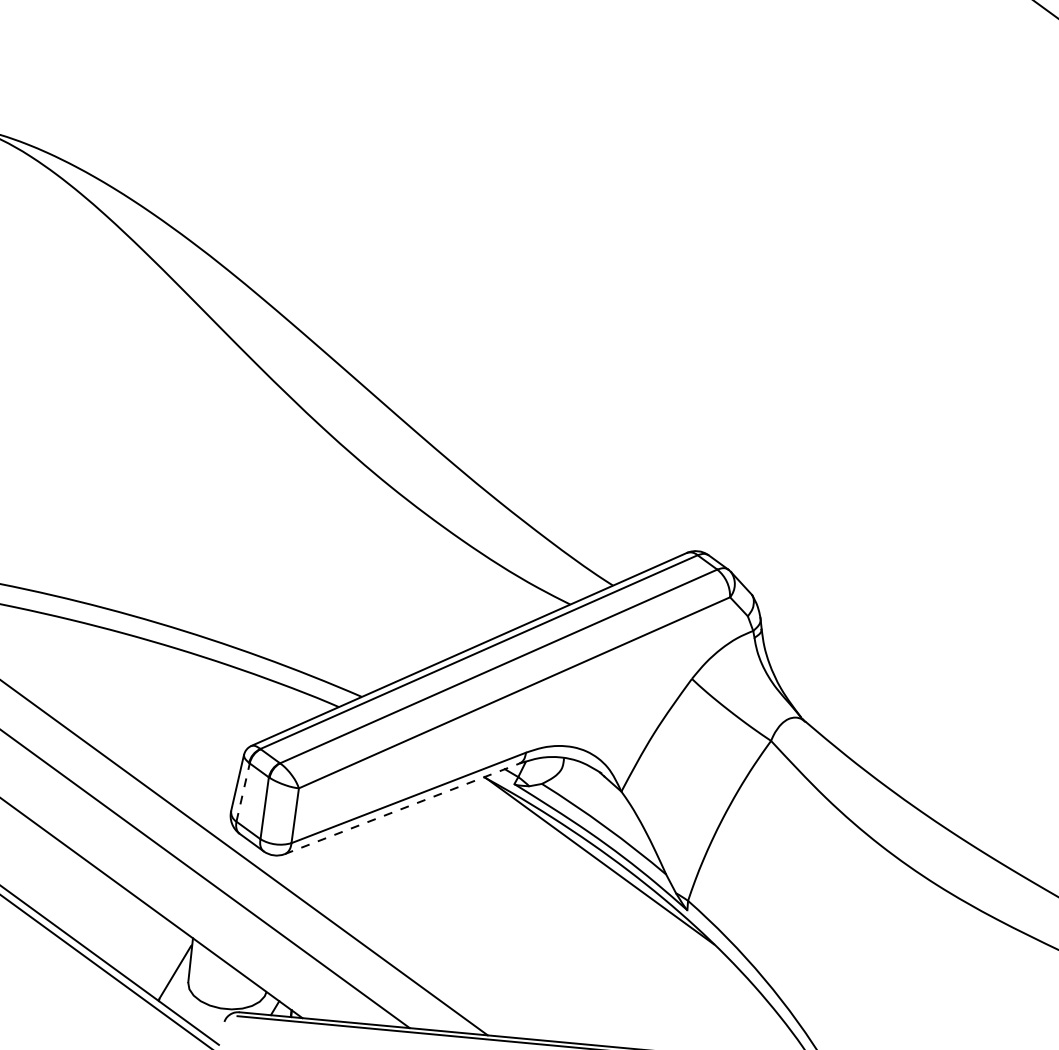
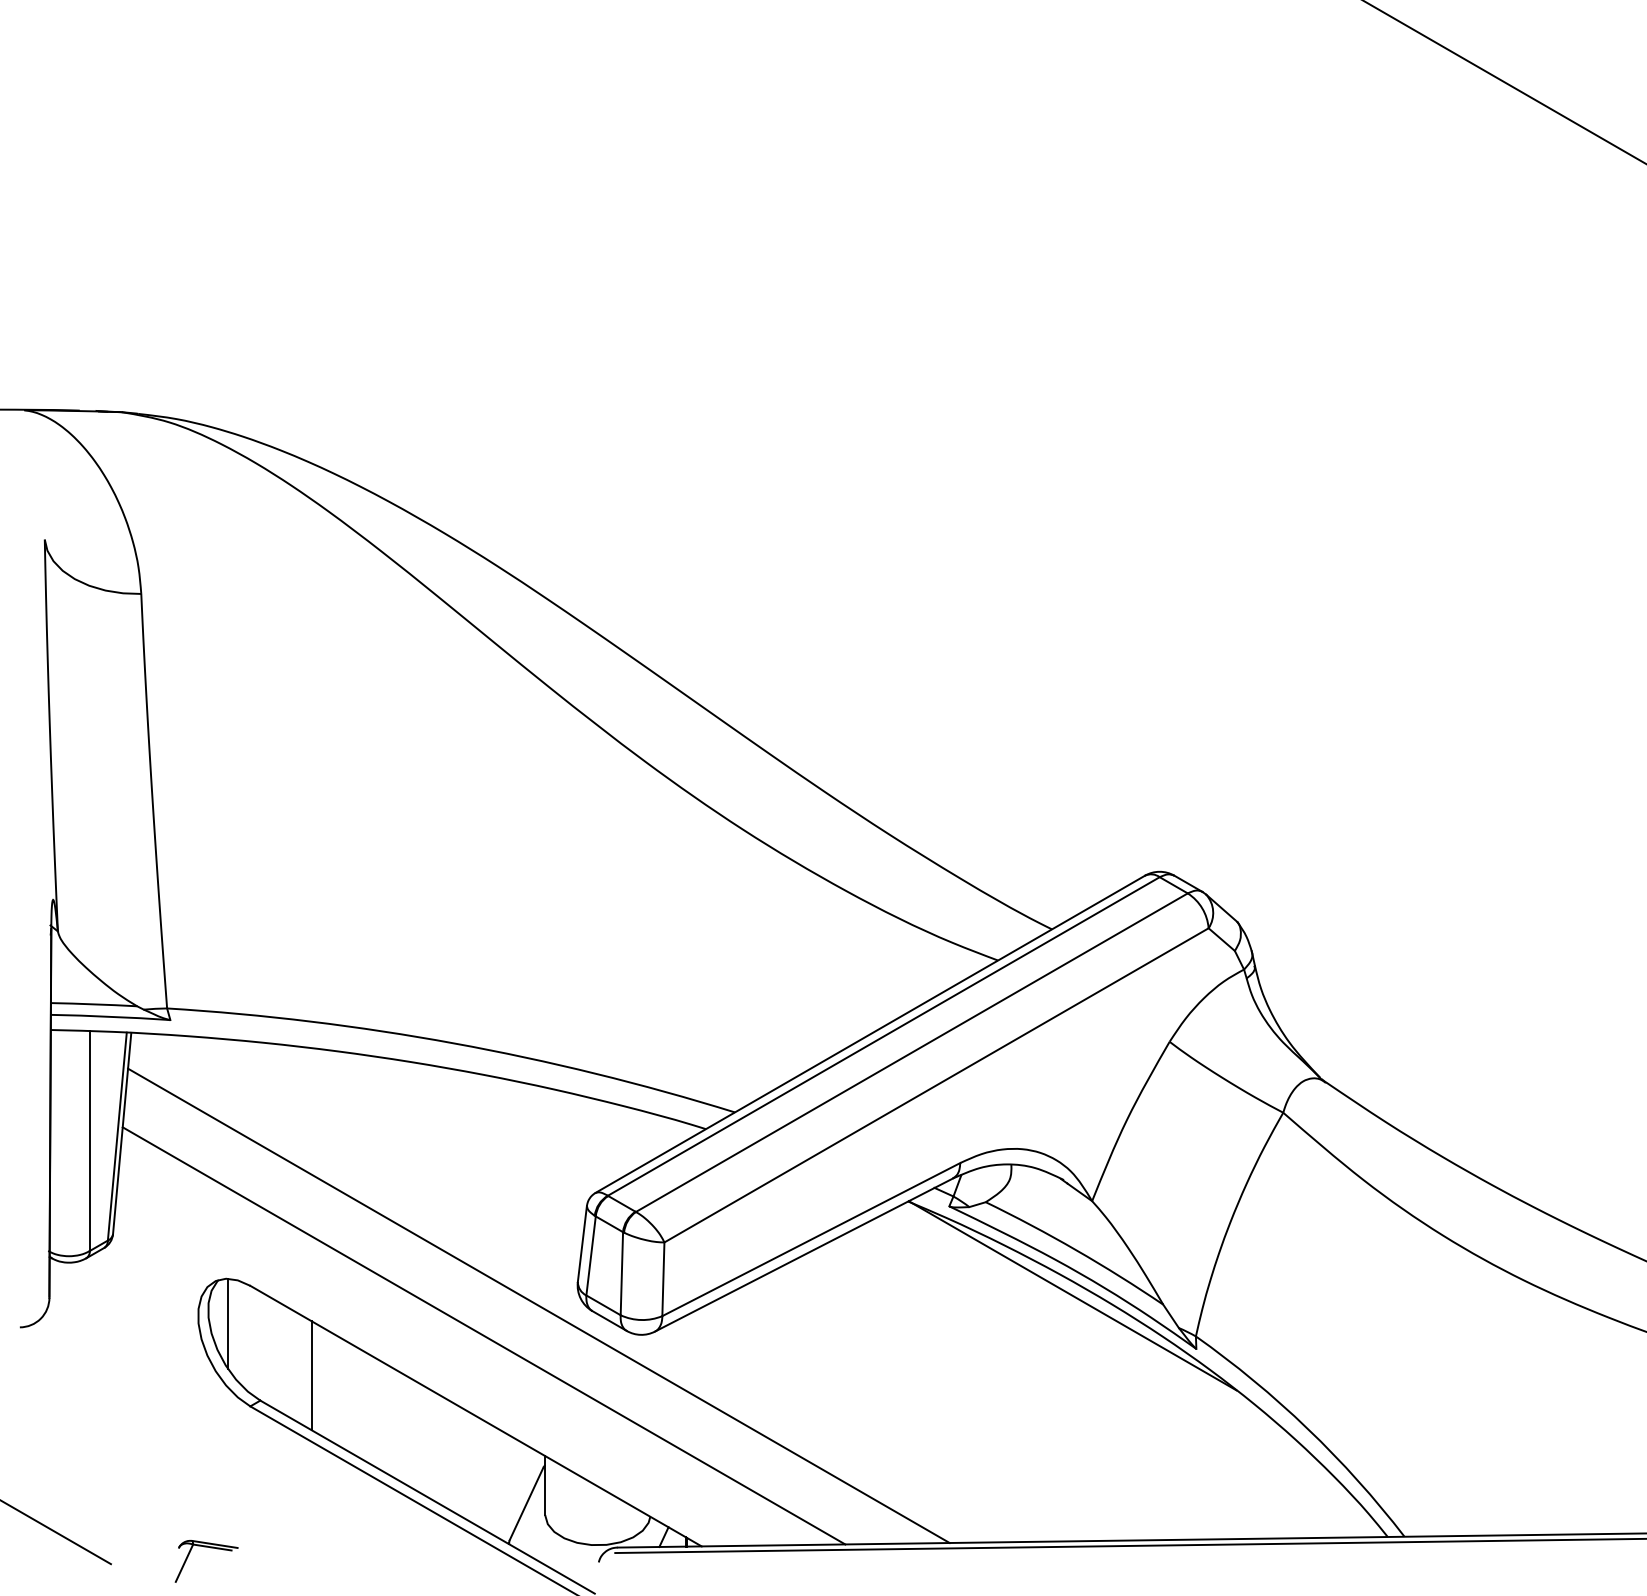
line: (243, 792) -> (591, 1255), dashed -> solid
line: (402, 808) -> (804, 1254), dashed -> solid
line: (24, 859) -> (311, 1375), added

